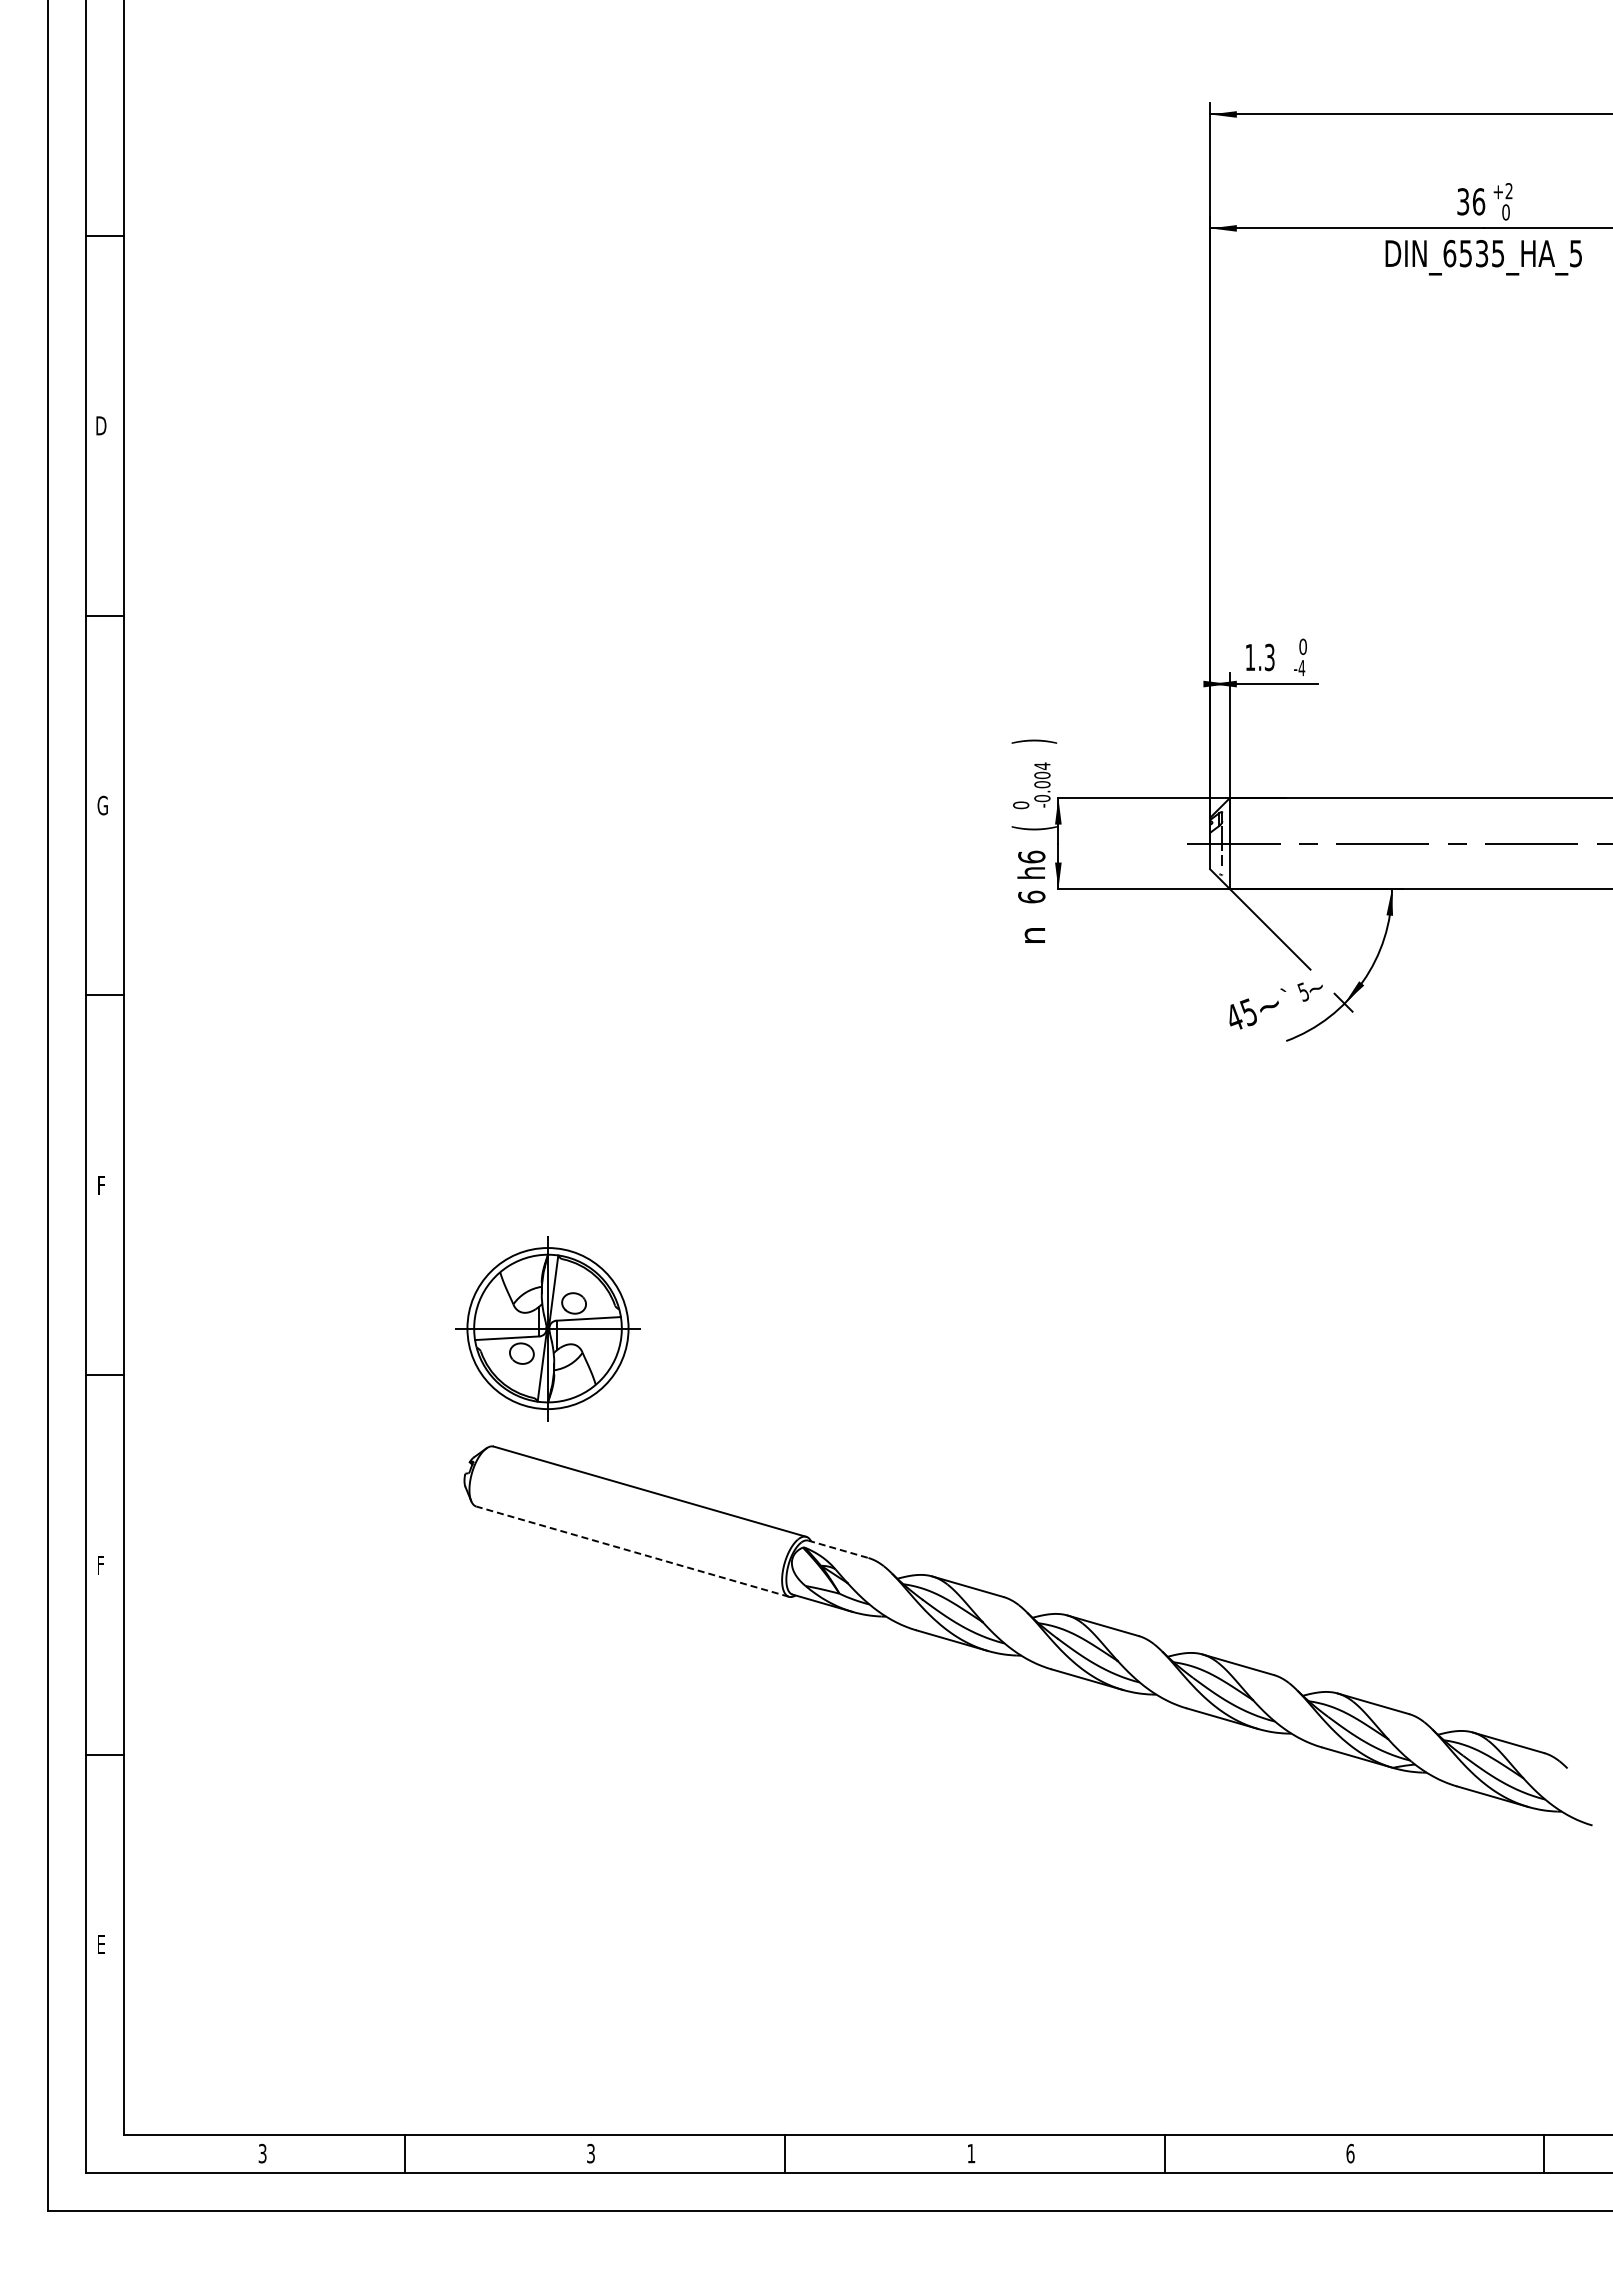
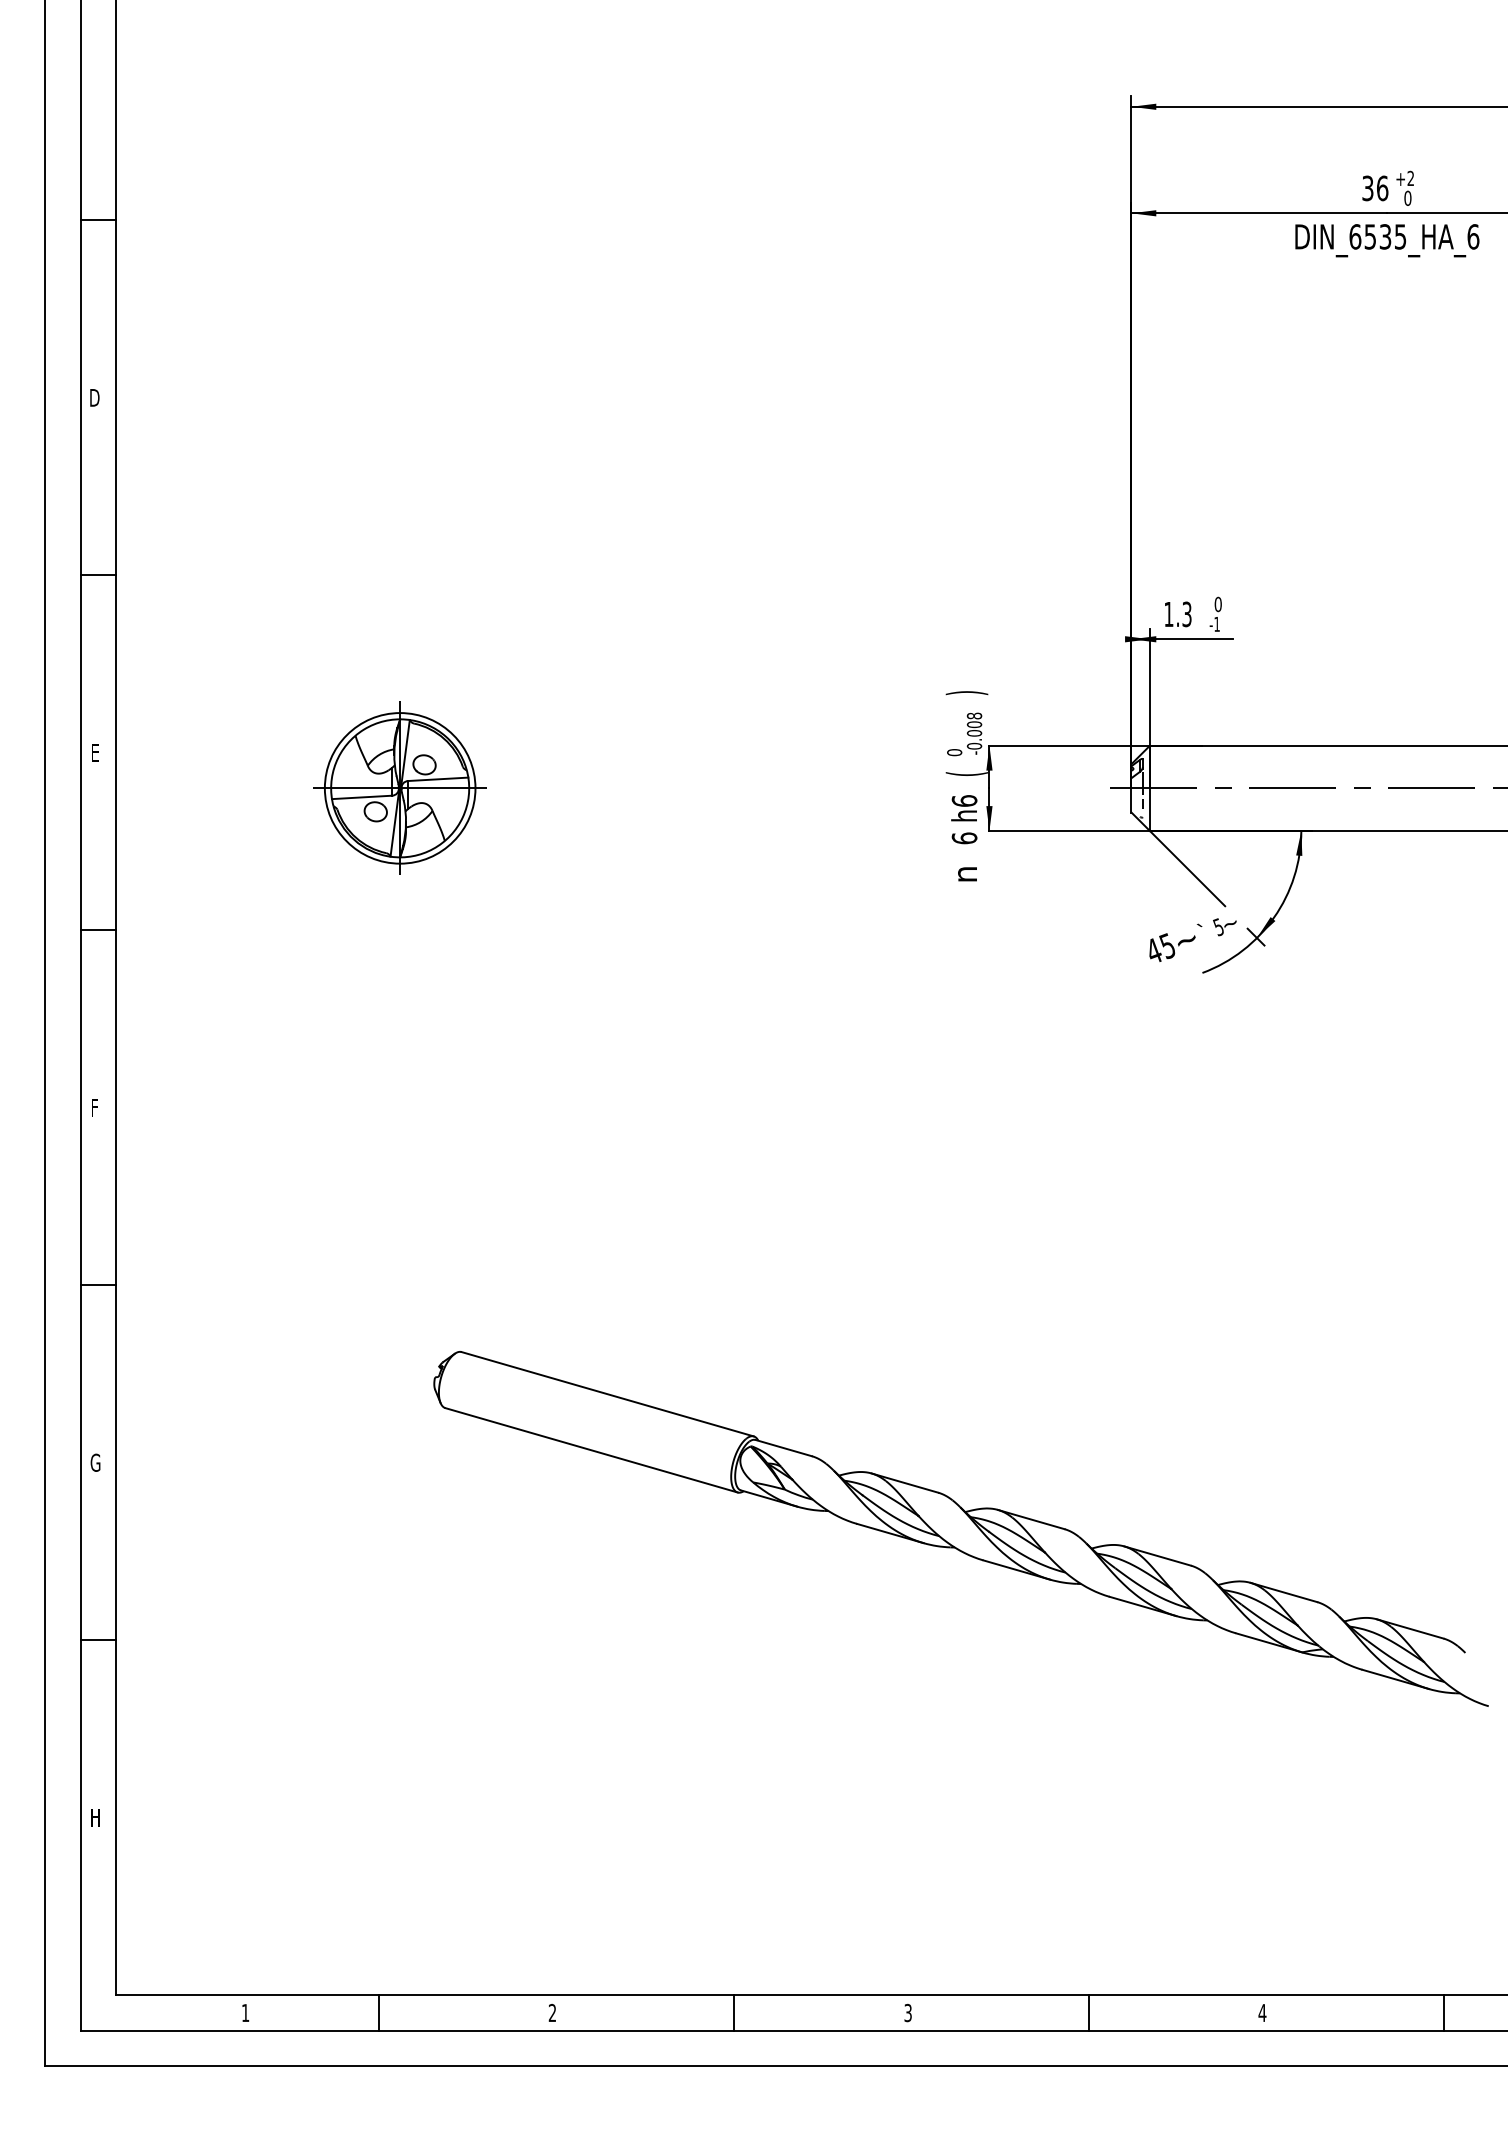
text: (1575, 253) -> (1472, 236), DIN_6535_HA_5 -> DIN_6535_HA_6
text: (1301, 668) -> (1216, 624), -4 -> -1
text: (1042, 766) -> (974, 716), -0.004 -> -0.008
text: (102, 805) -> (95, 752), G -> E
part: (547, 1328) -> (399, 788), moved
line: (838, 1549) -> (783, 1448), dashed -> solid
line: (632, 1551) -> (591, 1450), dashed -> solid
text: (102, 1564) -> (95, 1462), F -> G
text: (102, 1944) -> (95, 1817), E -> H
text: (262, 2153) -> (245, 2012), 3 -> 1
text: (590, 2153) -> (552, 2012), 3 -> 2
text: (971, 2153) -> (908, 2012), 1 -> 3
text: (1350, 2153) -> (1262, 2012), 6 -> 4

